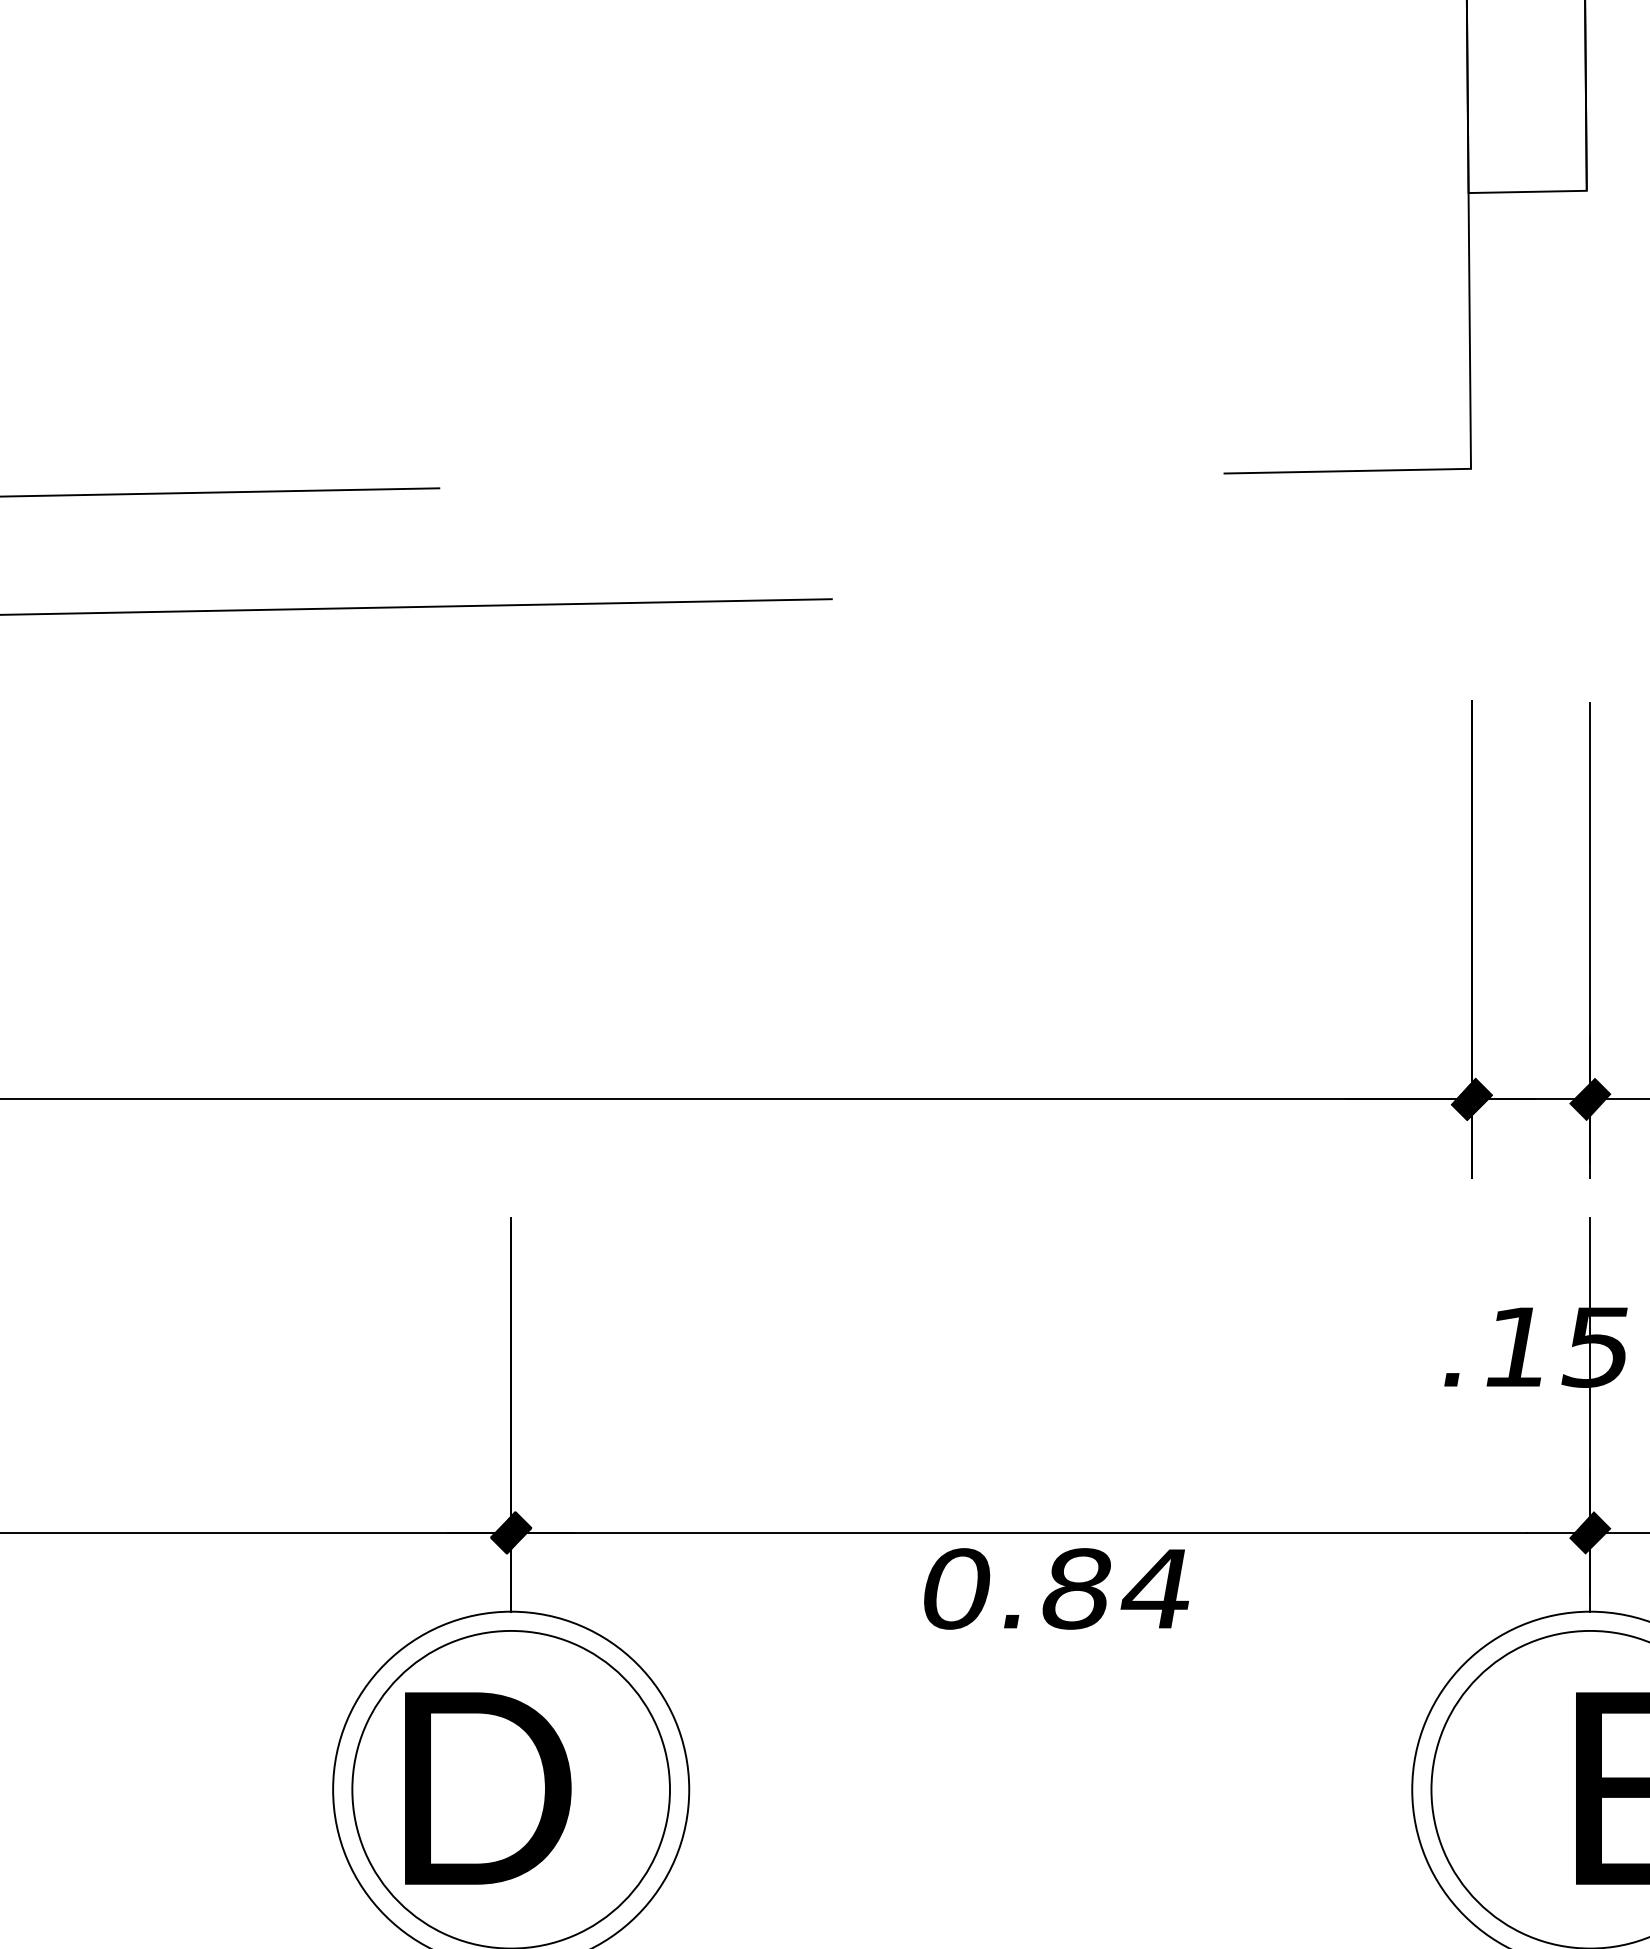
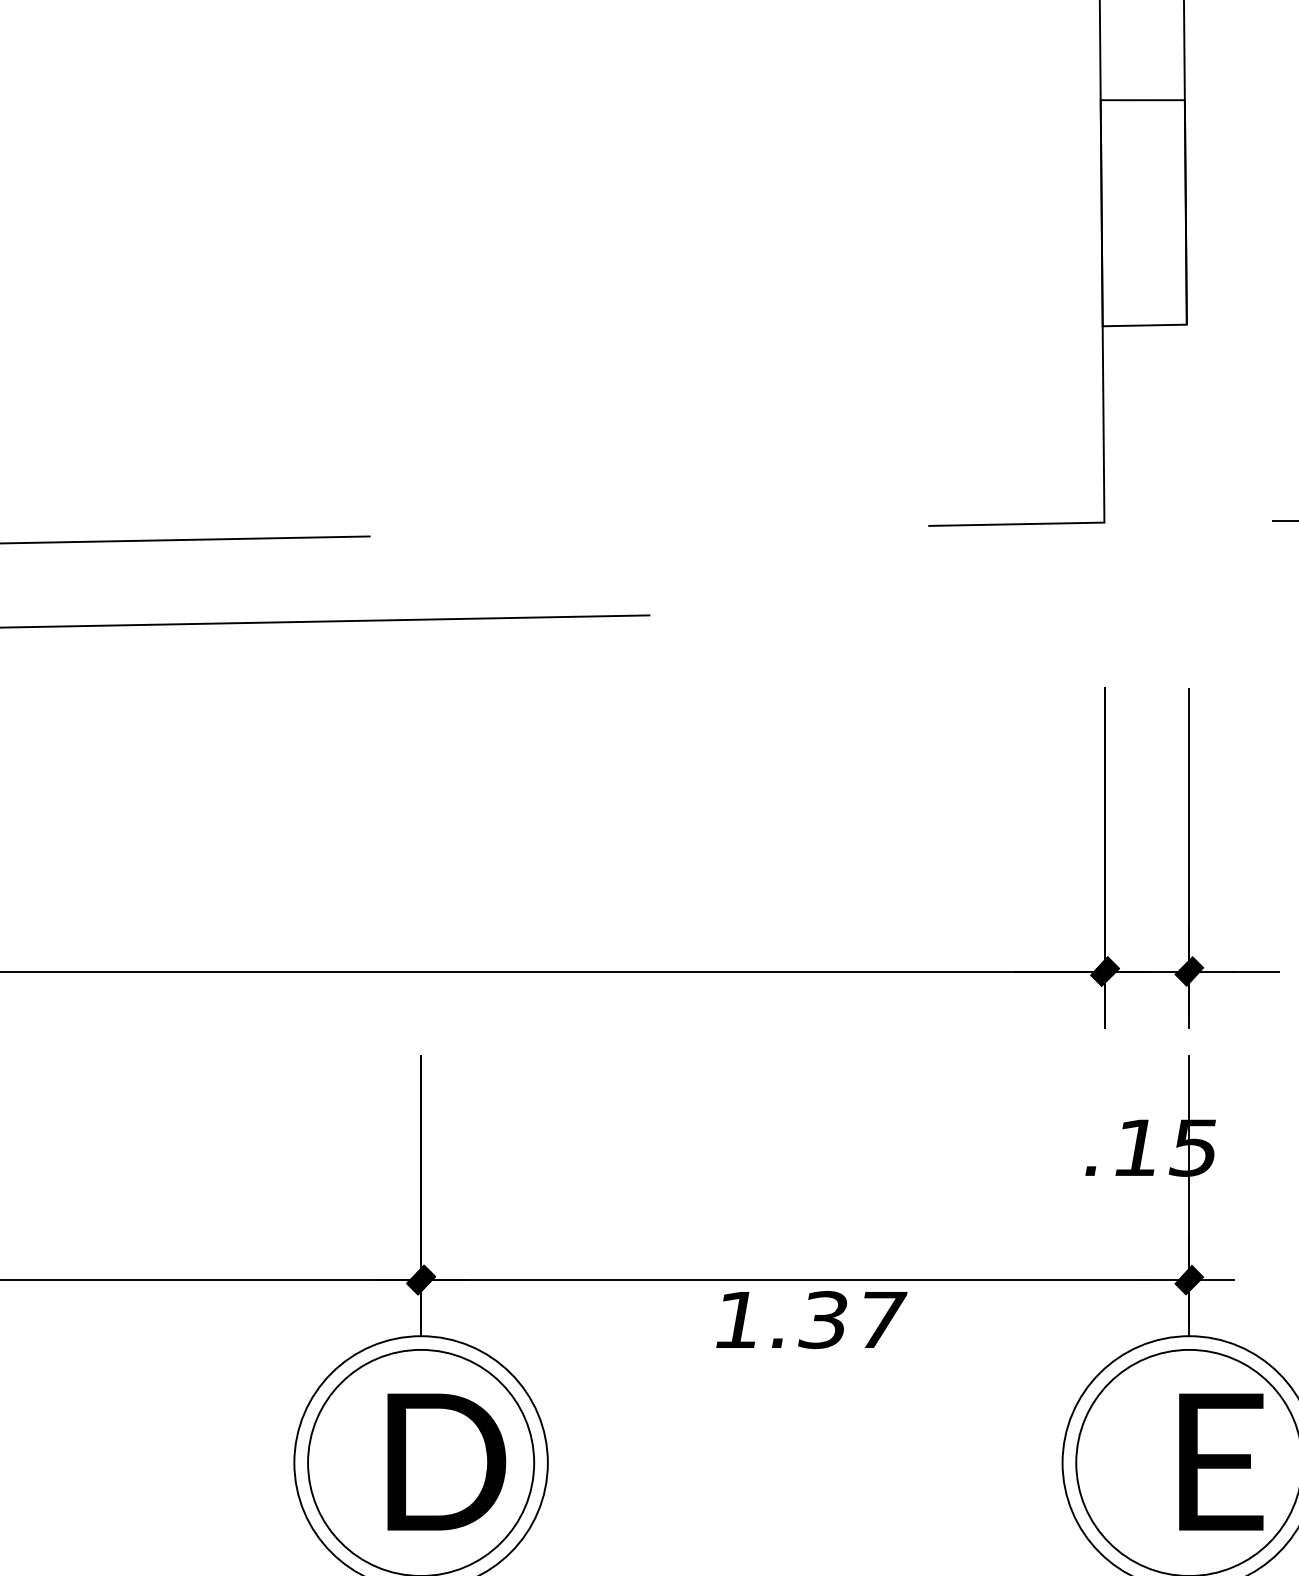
text: (1059, 1589) -> (811, 1320), 0.84 -> 1.37
text: (487, 1787) -> (446, 1461), moved

